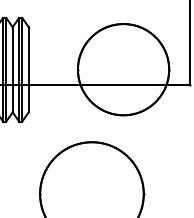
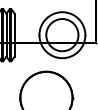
circle: (123, 70) -> (62, 35), size x0.7

